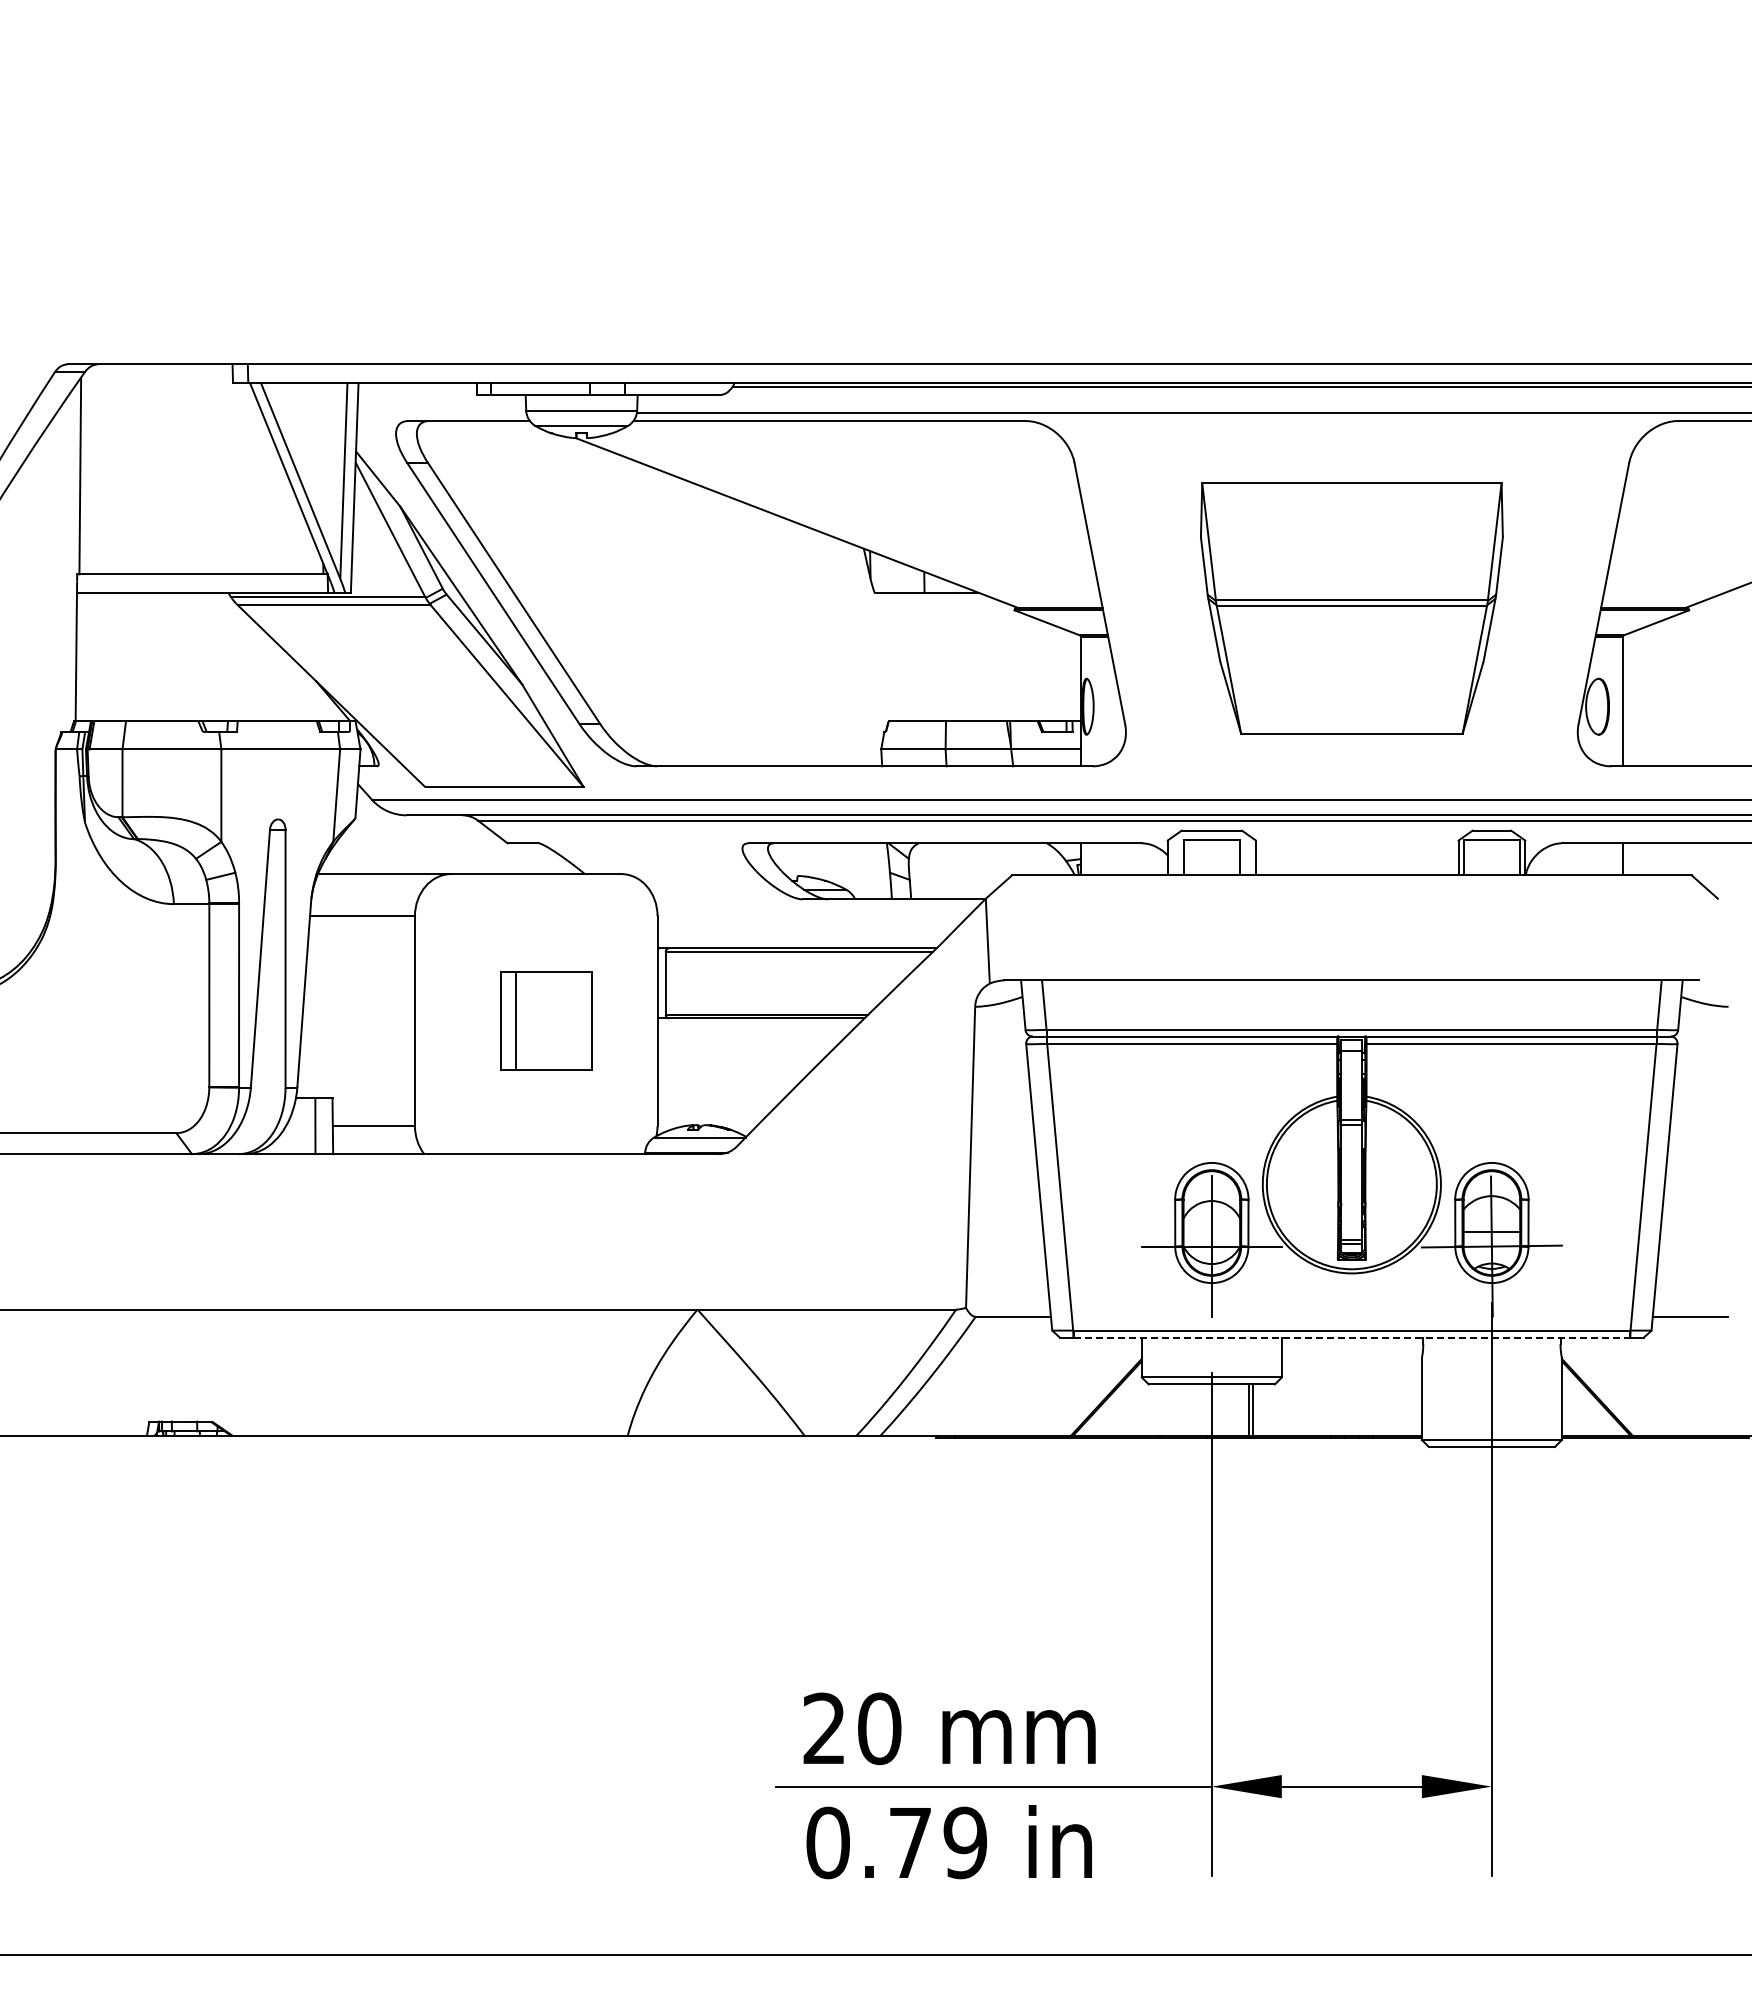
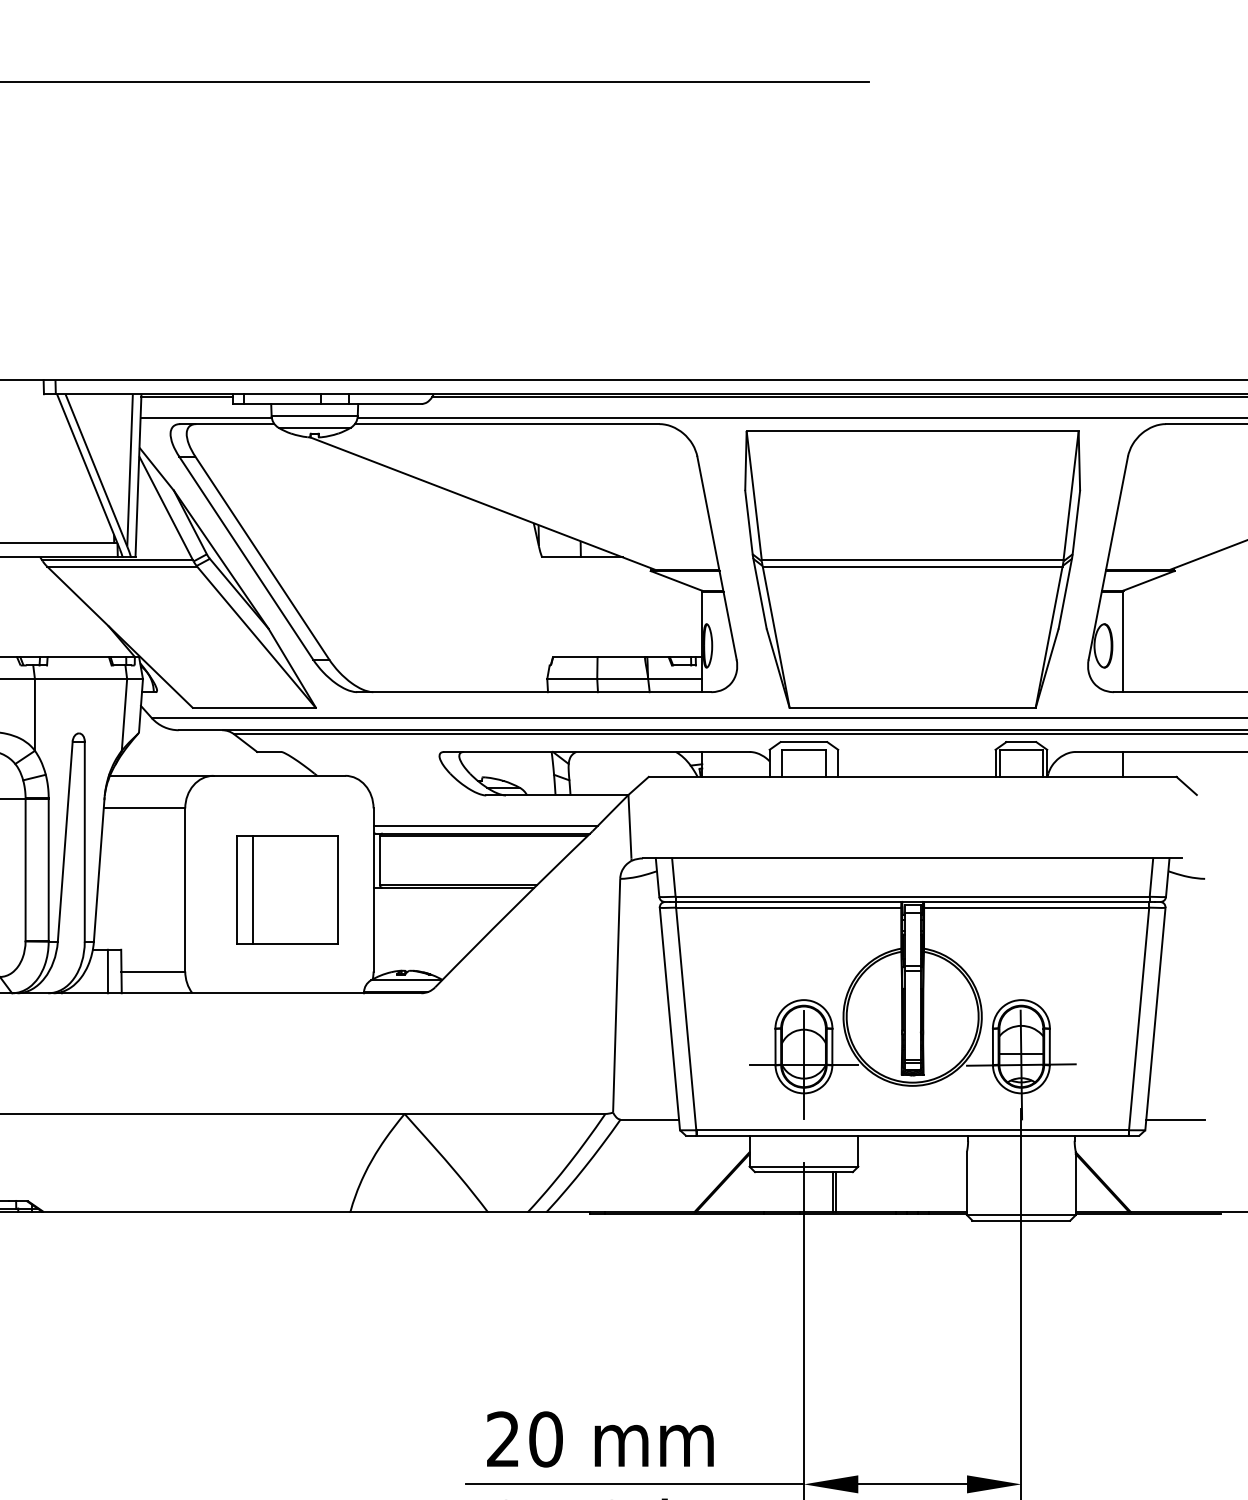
line: (417, 386) -> (187, 397), added
line: (441, 413) -> (205, 418), added
part: (1351, 608) -> (912, 569), size x1.43
line: (801, 938) -> (485, 825), added
part: (546, 1020) -> (287, 889), size x1.43
line: (1352, 1337) -> (913, 1135), dashed -> solid

